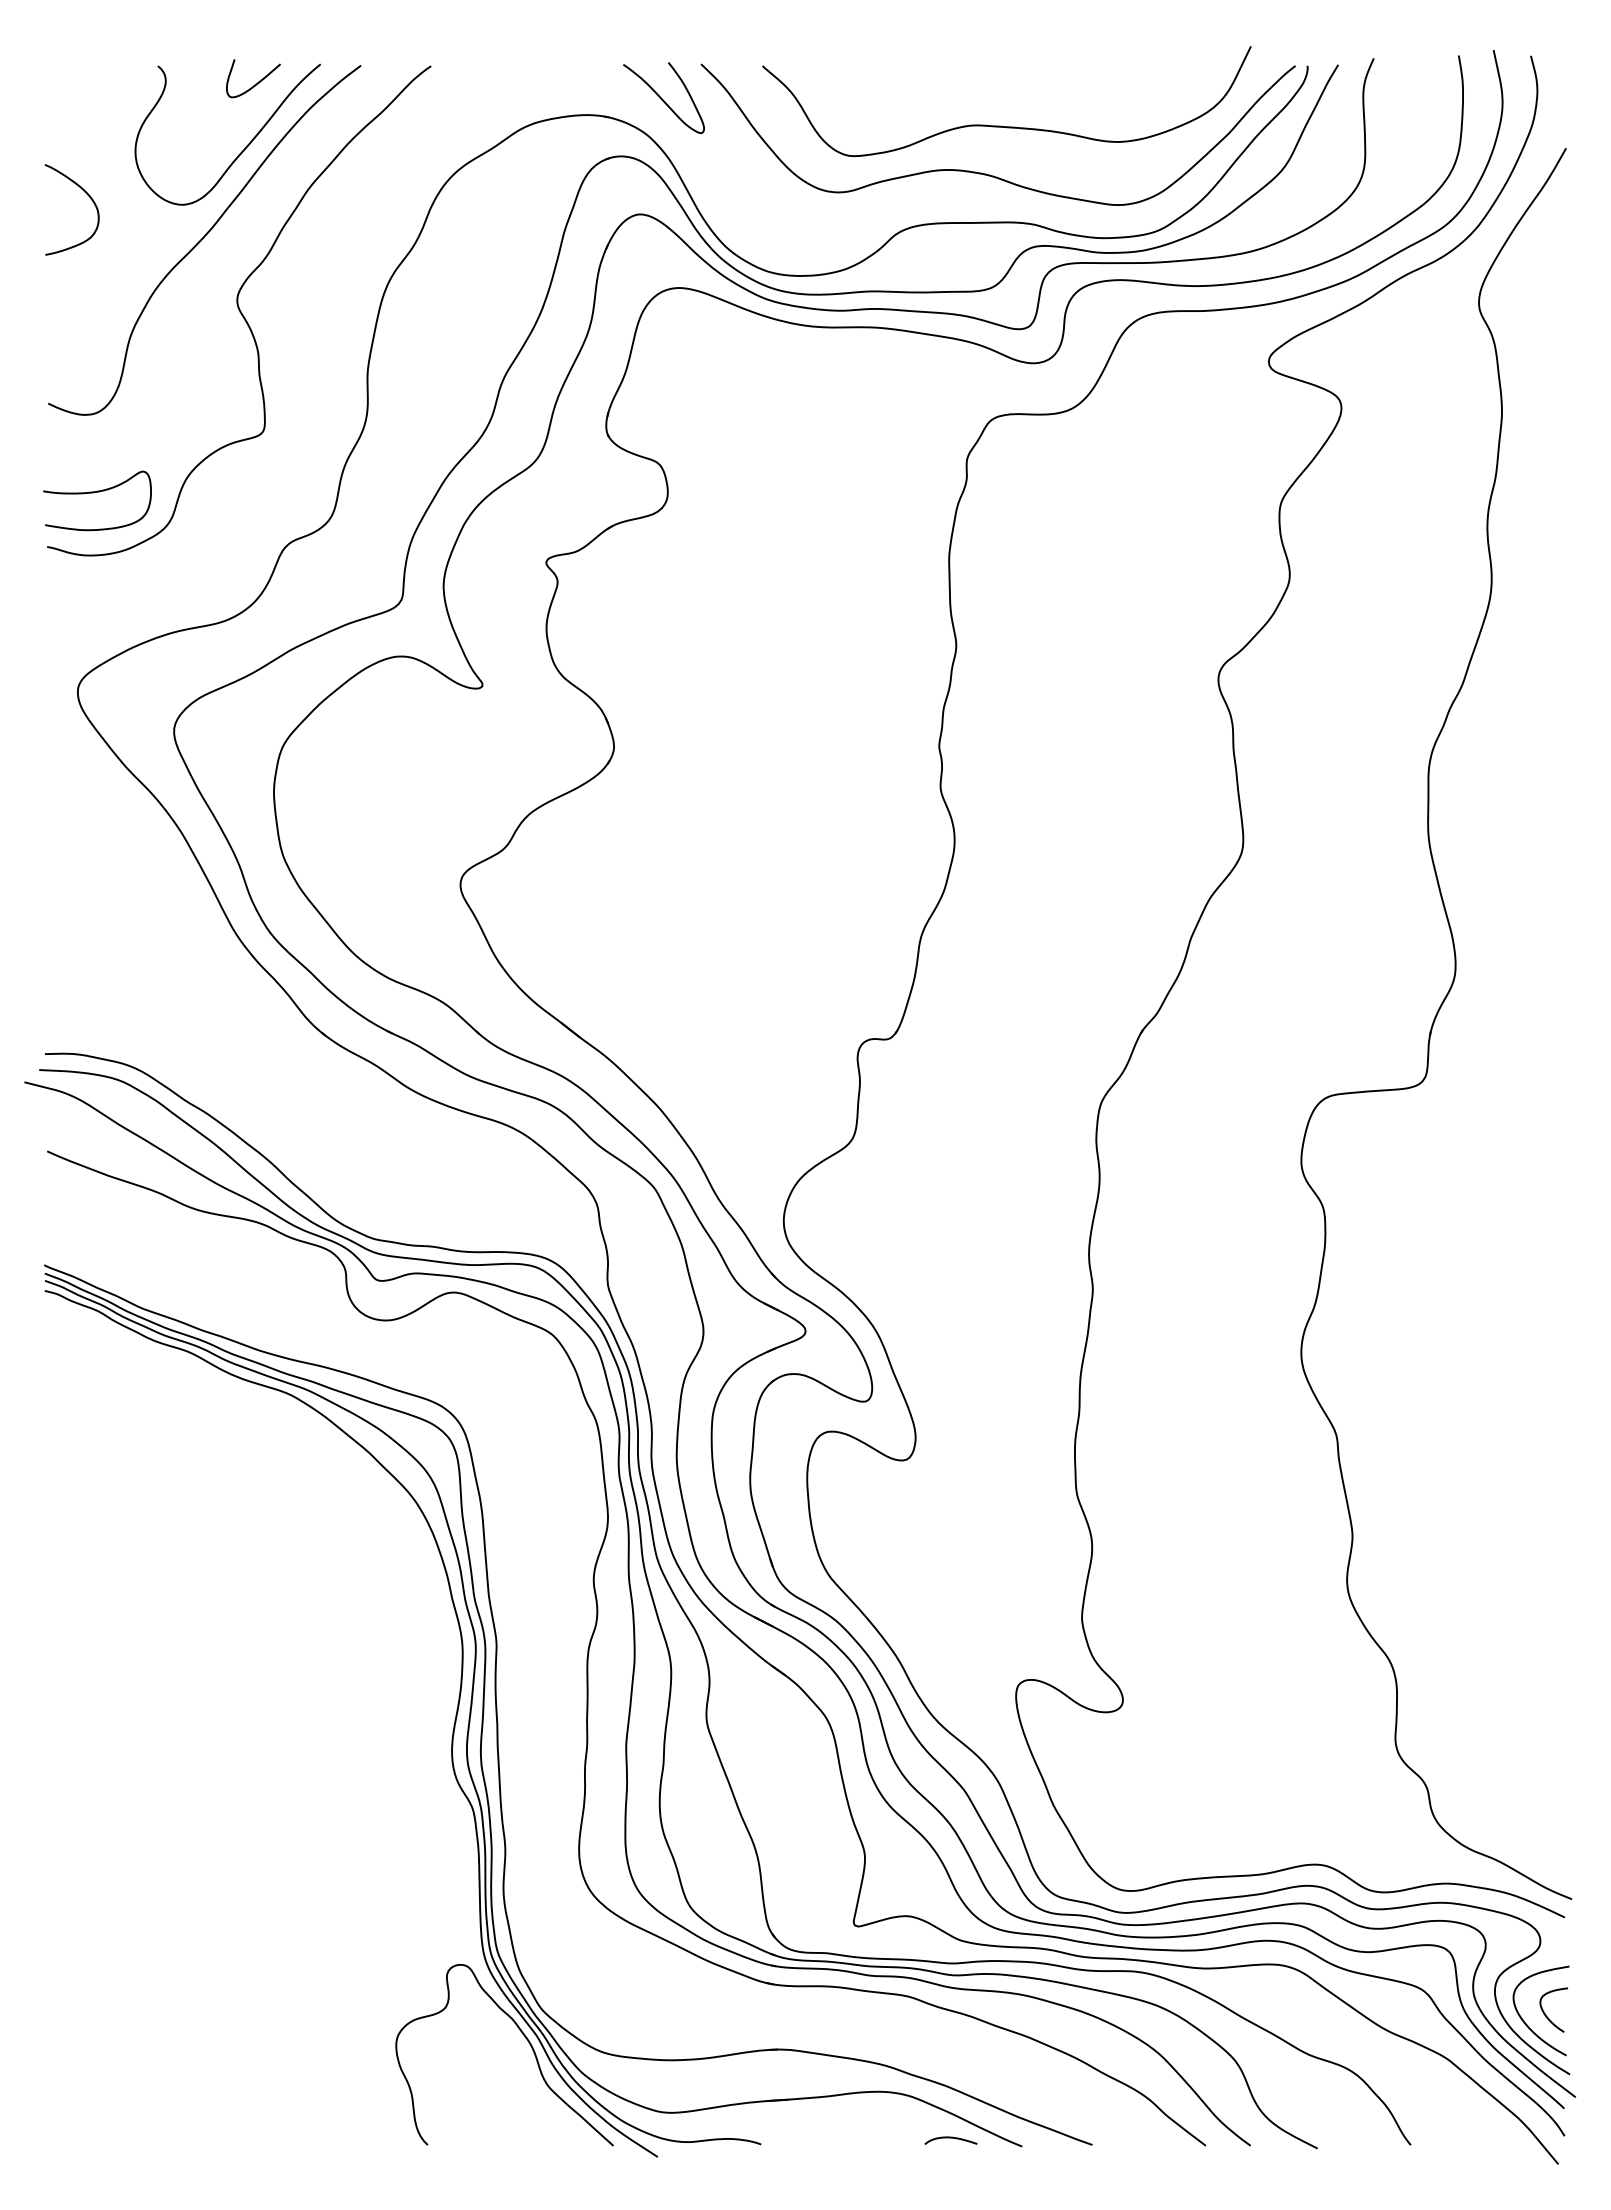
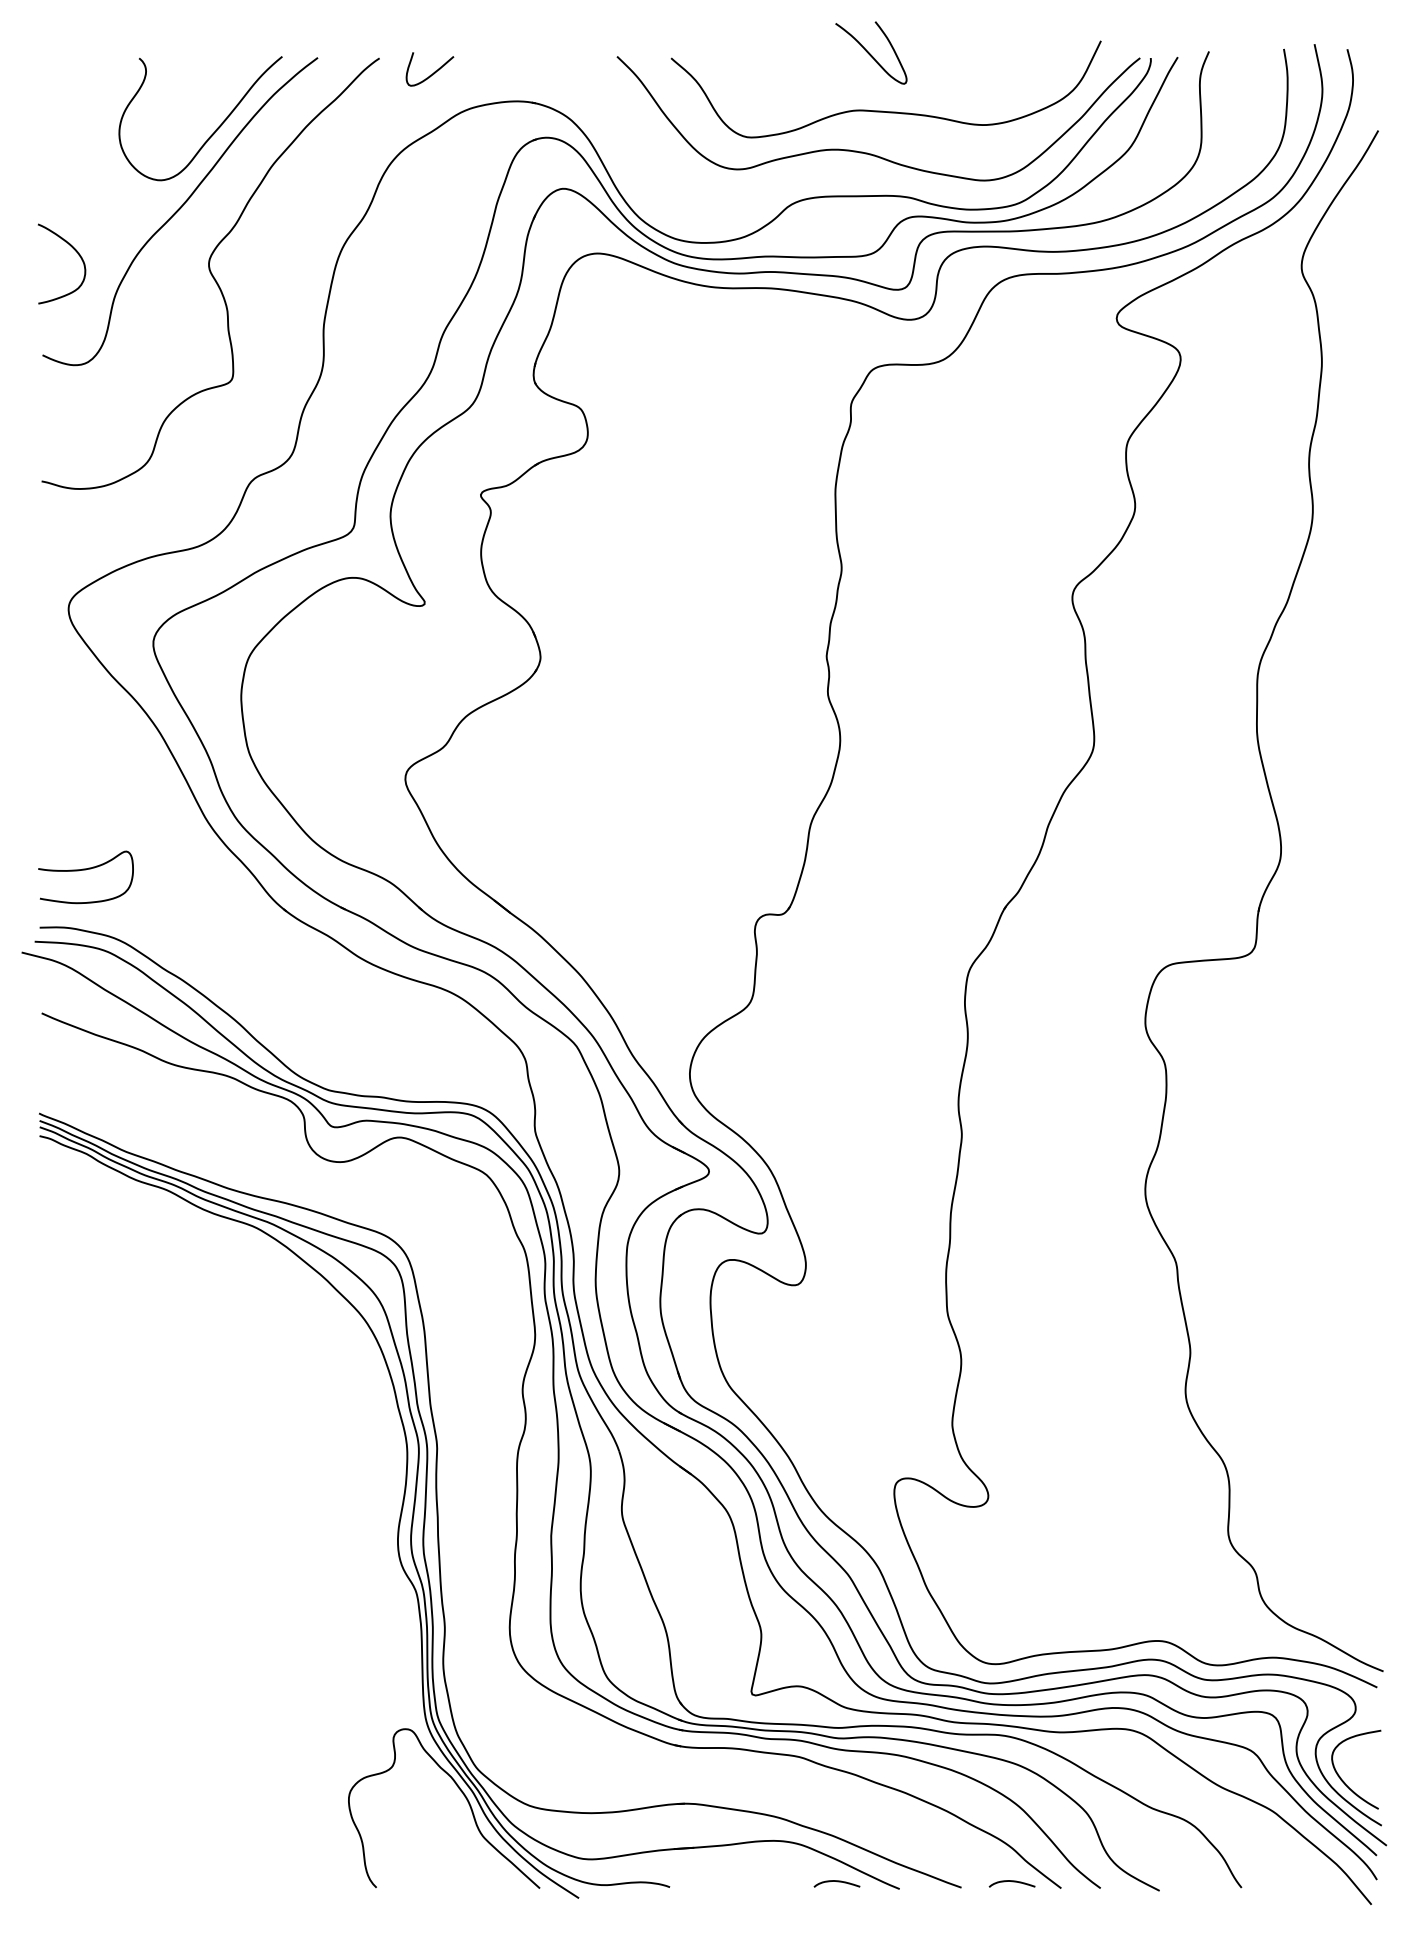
curve: (257, 82) -> (433, 72), moved
curve: (662, 98) -> (870, 53), moved
curve: (86, 194) -> (74, 250), moved
curve: (94, 493) -> (83, 870), moved
curve: (1546, 2014) -> (1361, 1772), removed
curve: (1149, 2138) -> (1011, 1881), added

